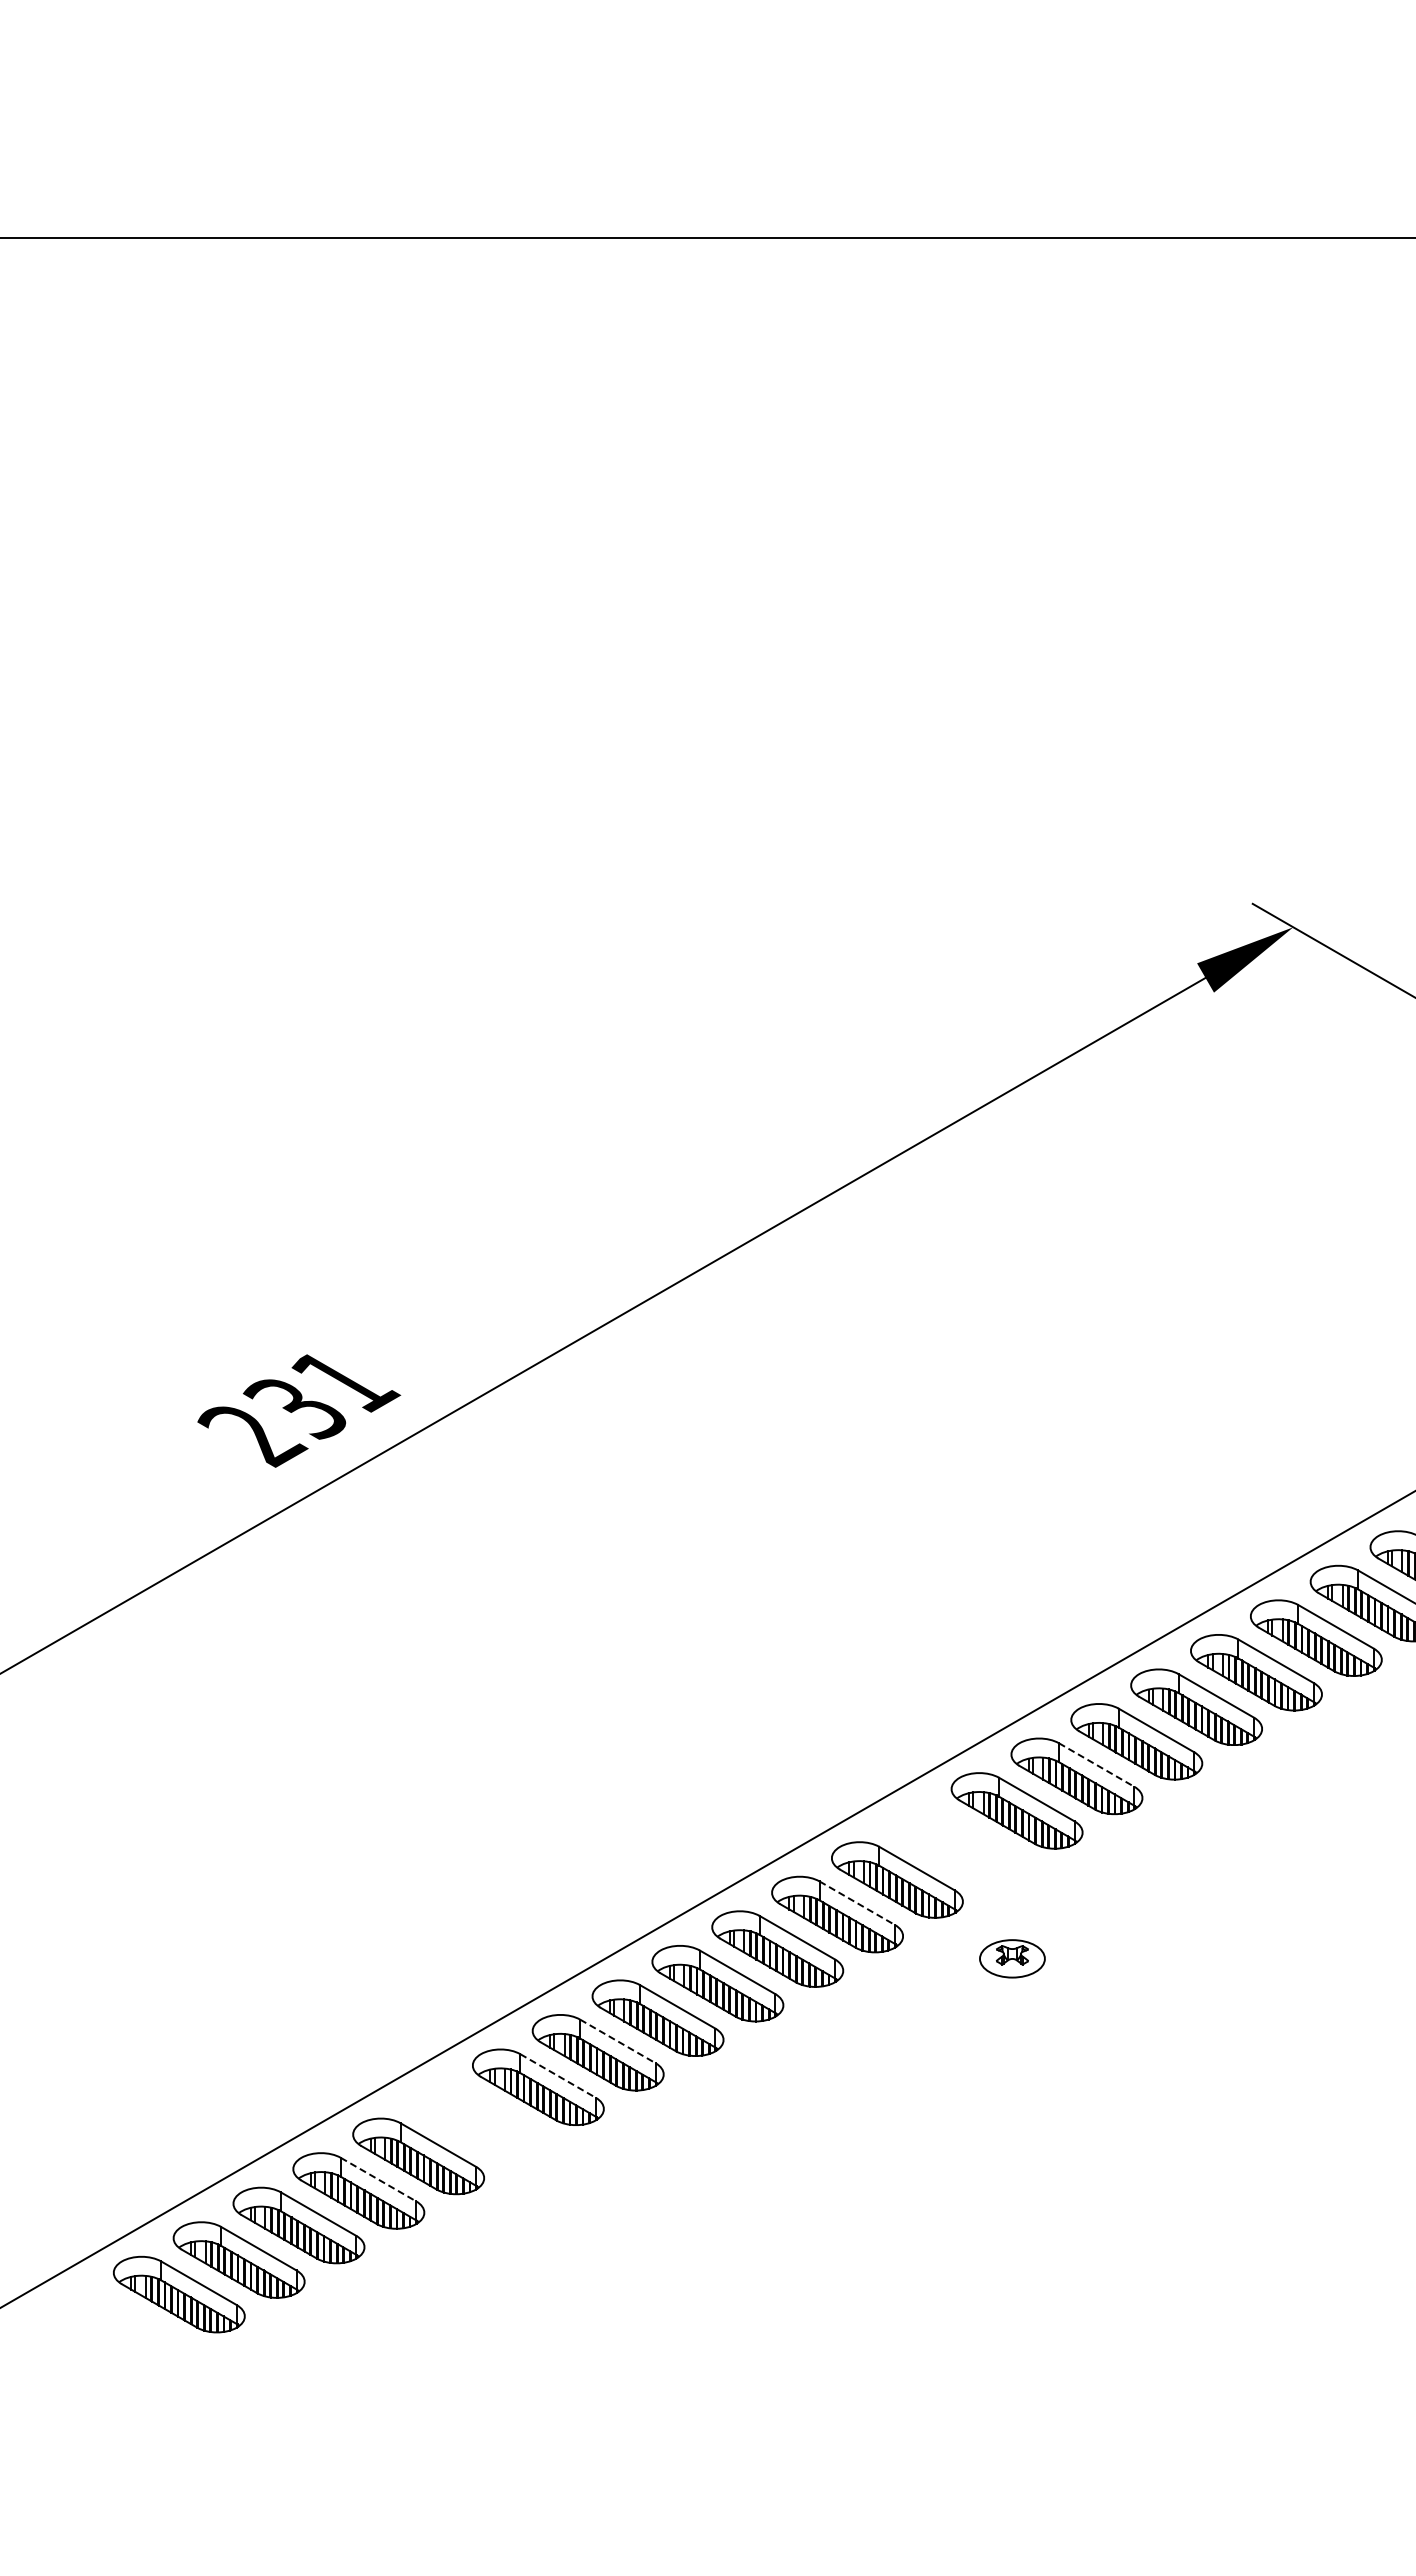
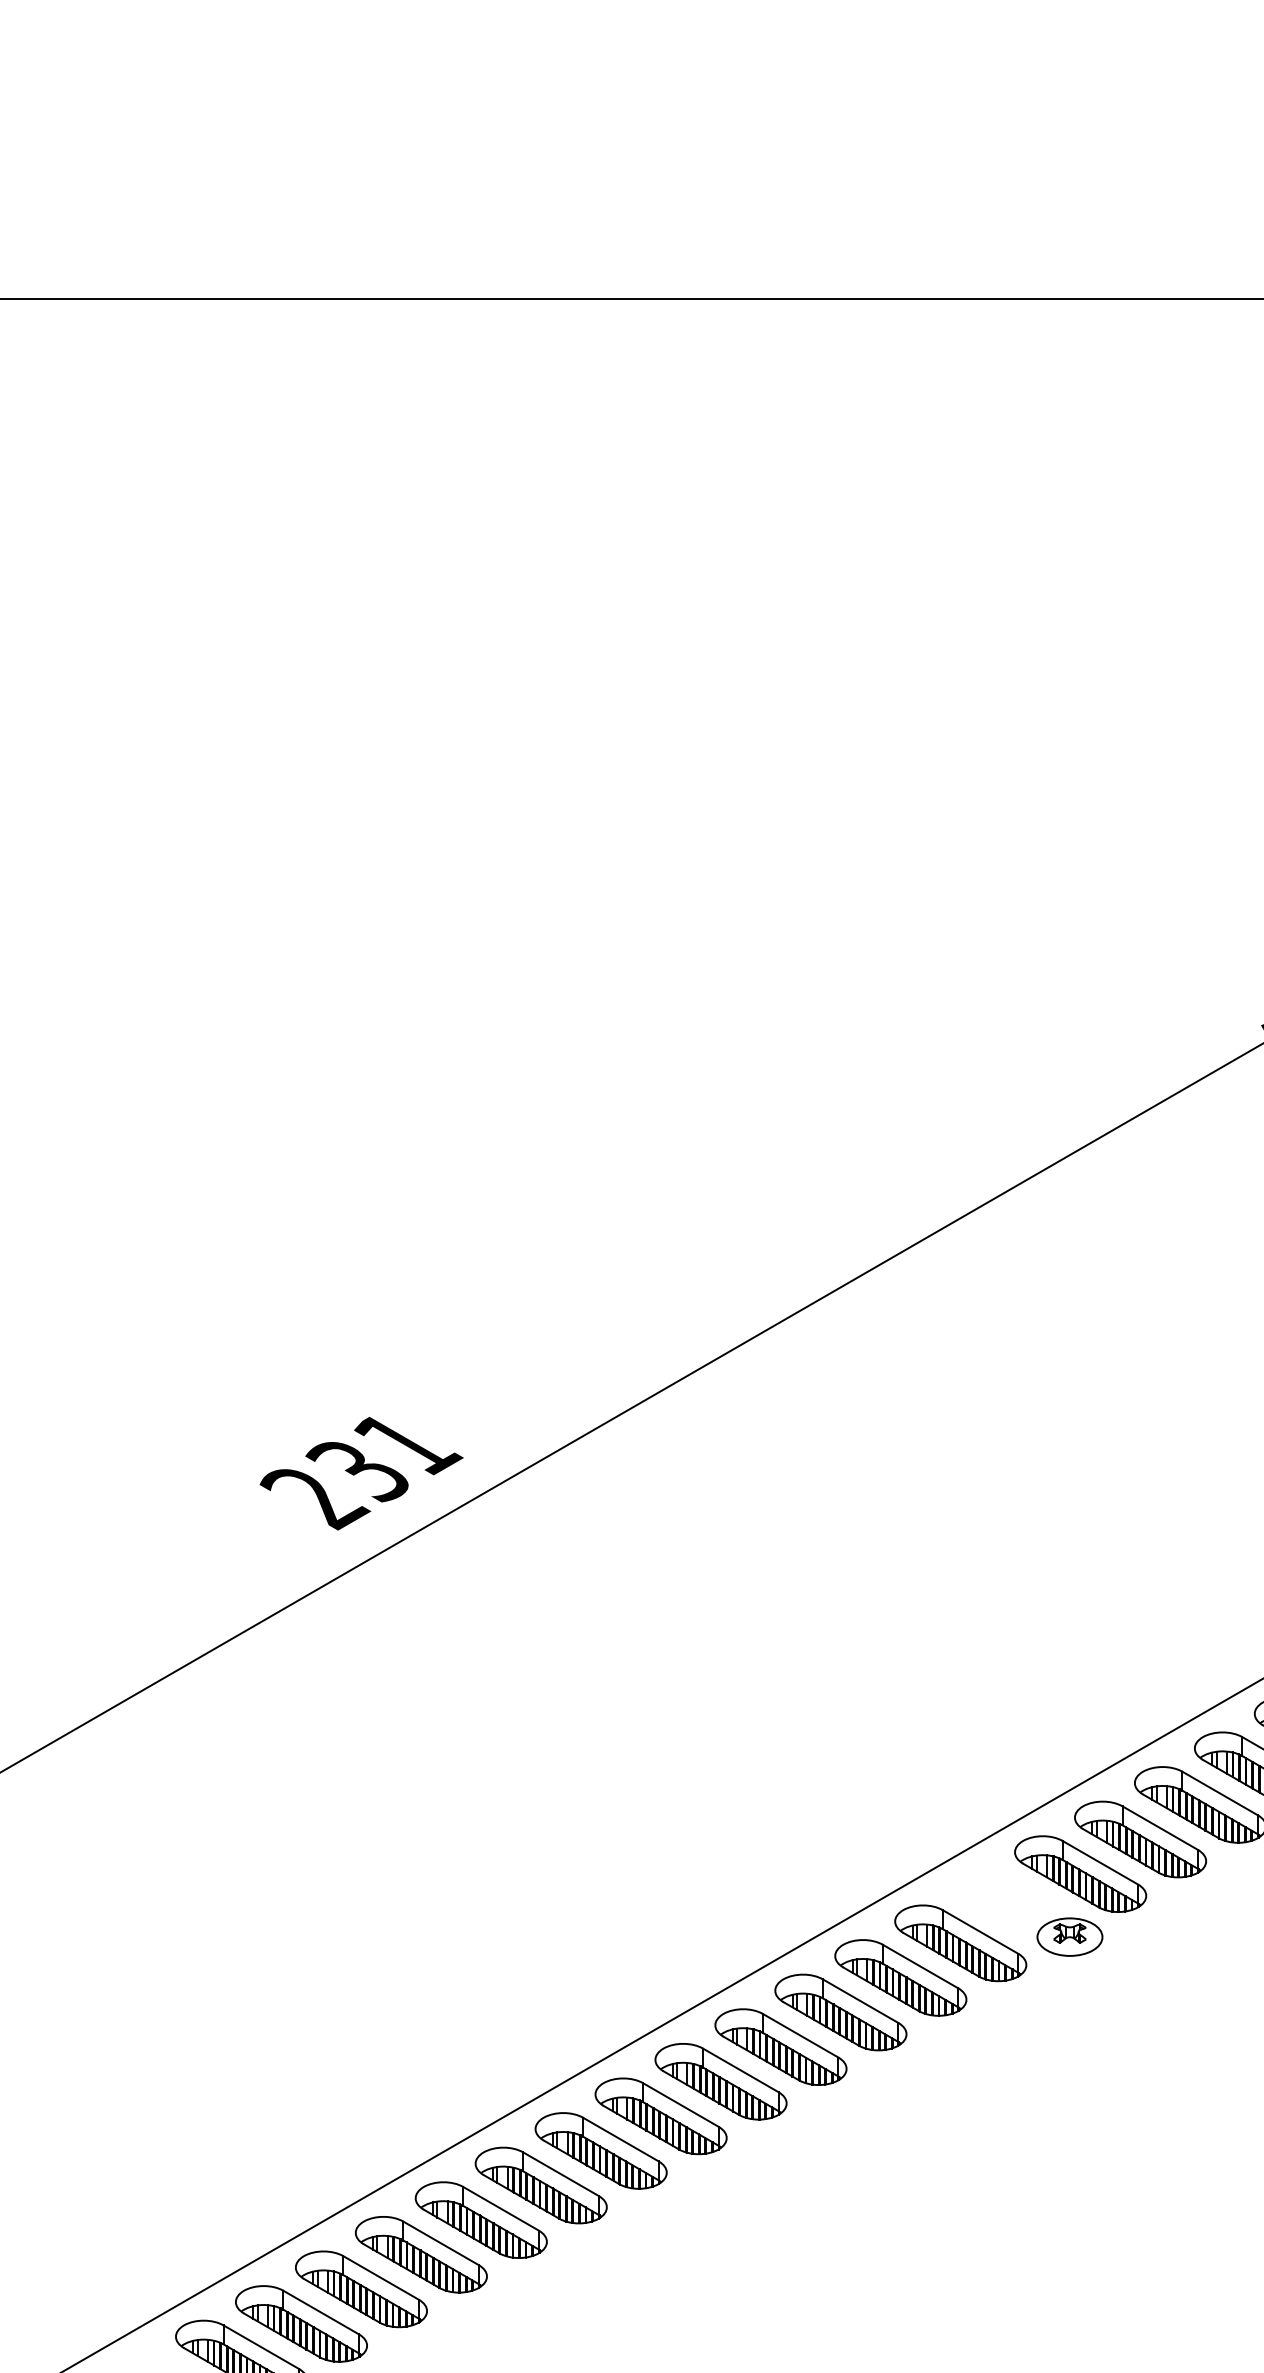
line: (1096, 1765) -> (1160, 1828), dashed -> solid
line: (857, 1903) -> (920, 1966), dashed -> solid
part: (1012, 1958) -> (1070, 1936), moved
line: (617, 2041) -> (680, 2105), dashed -> solid
line: (558, 2075) -> (621, 2139), dashed -> solid
part: (478, 2121) -> (541, 2185), added
line: (378, 2179) -> (441, 2243), dashed -> solid

